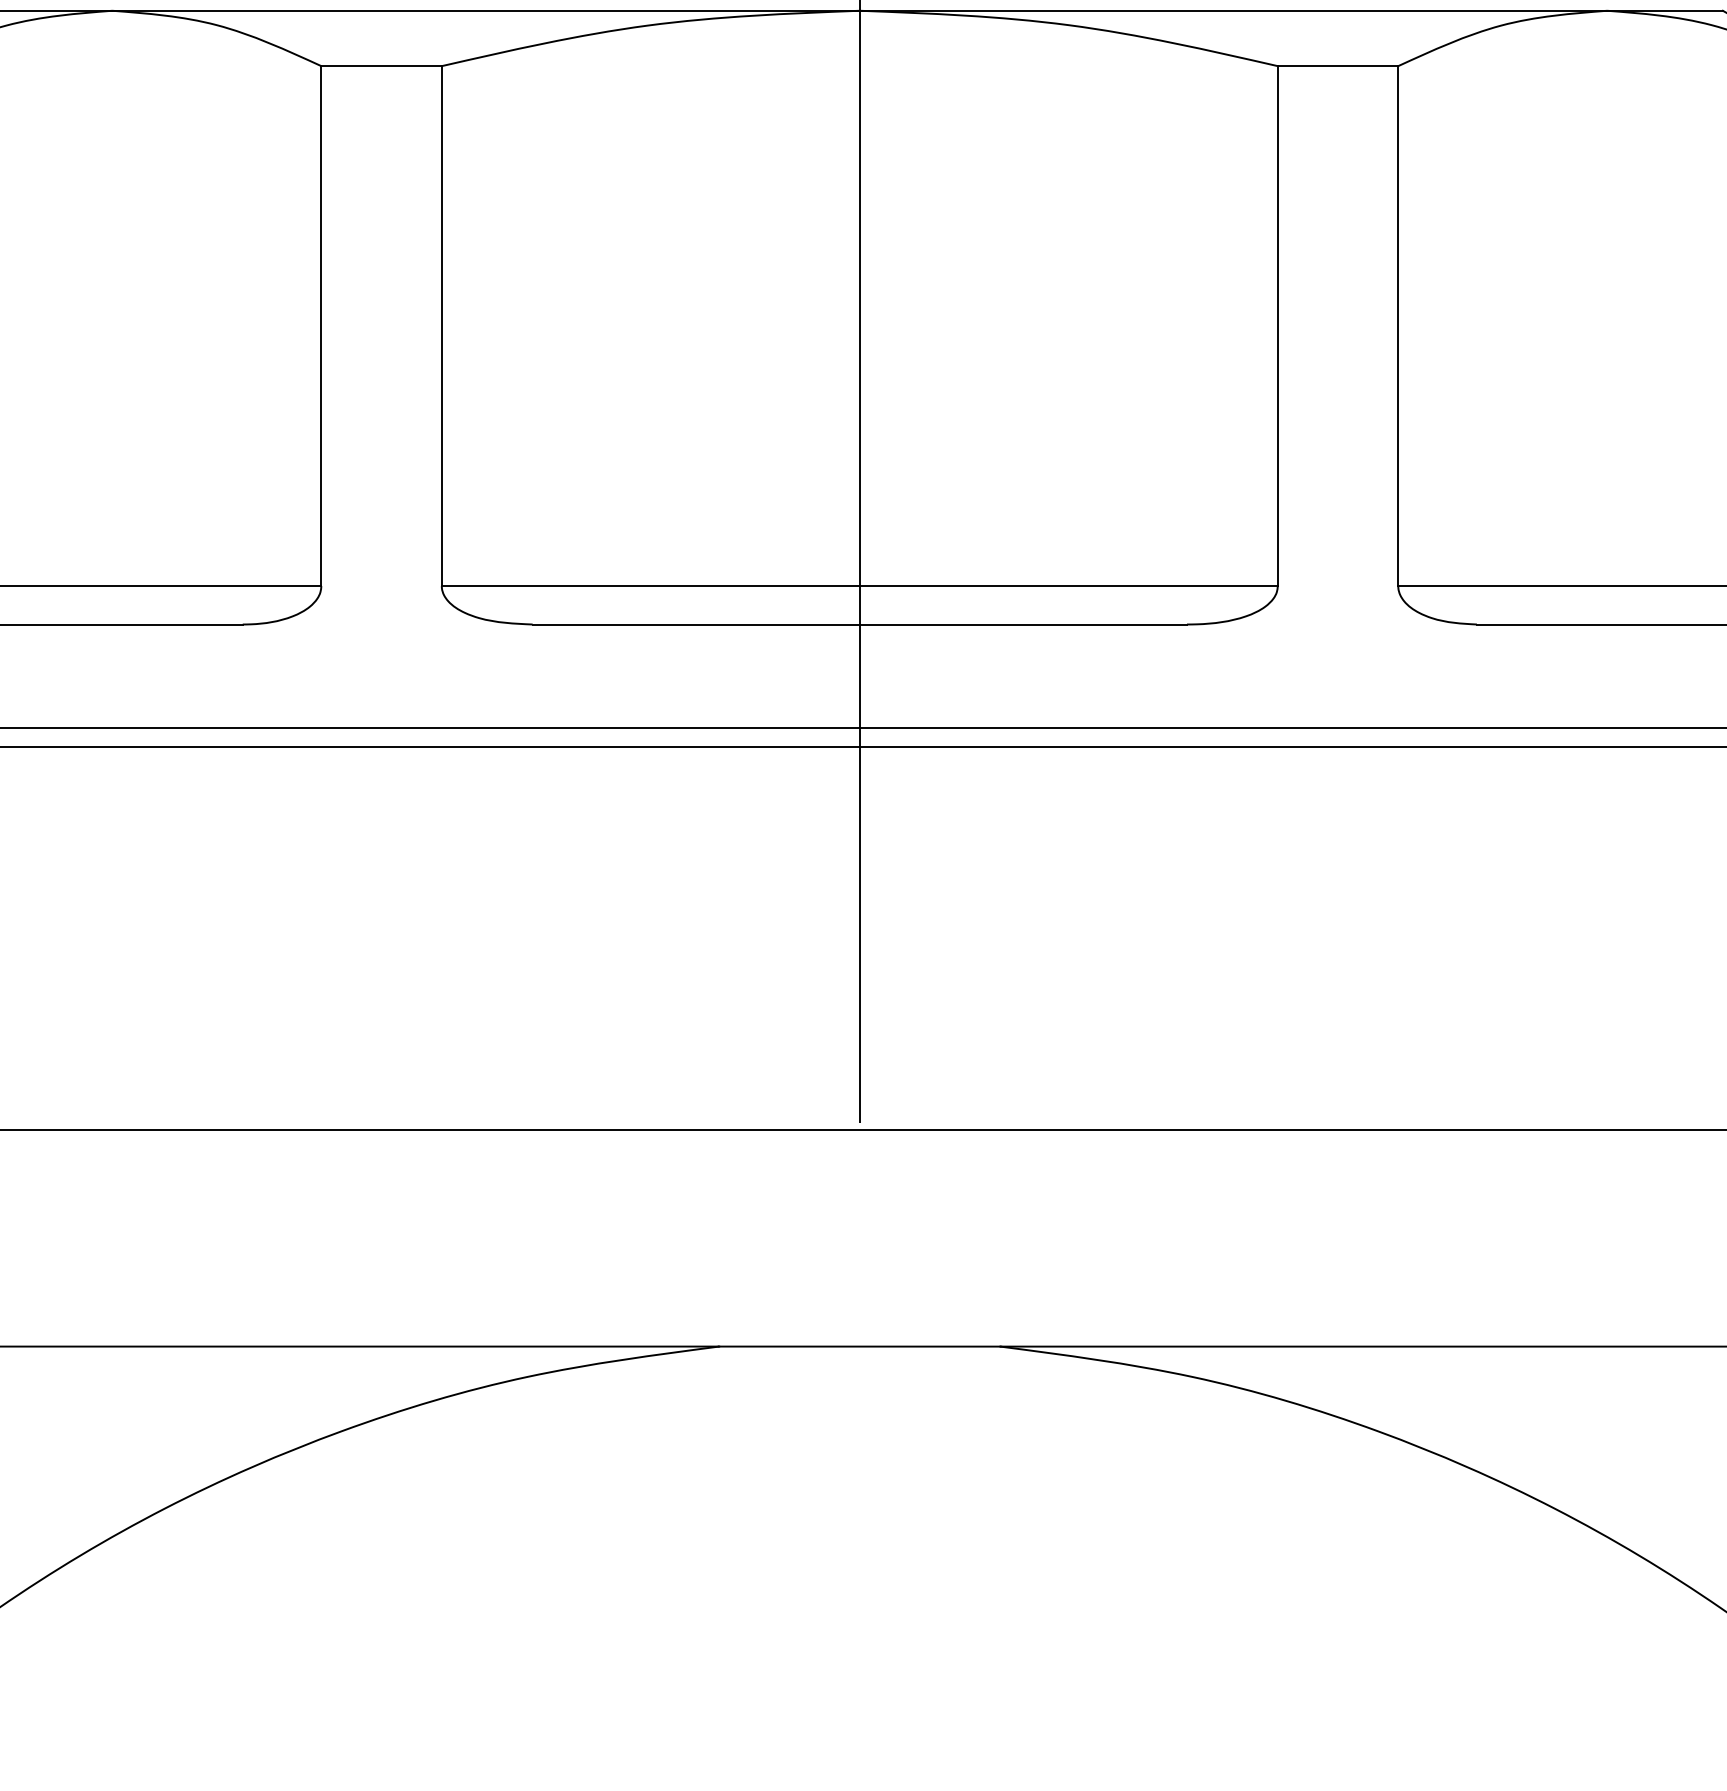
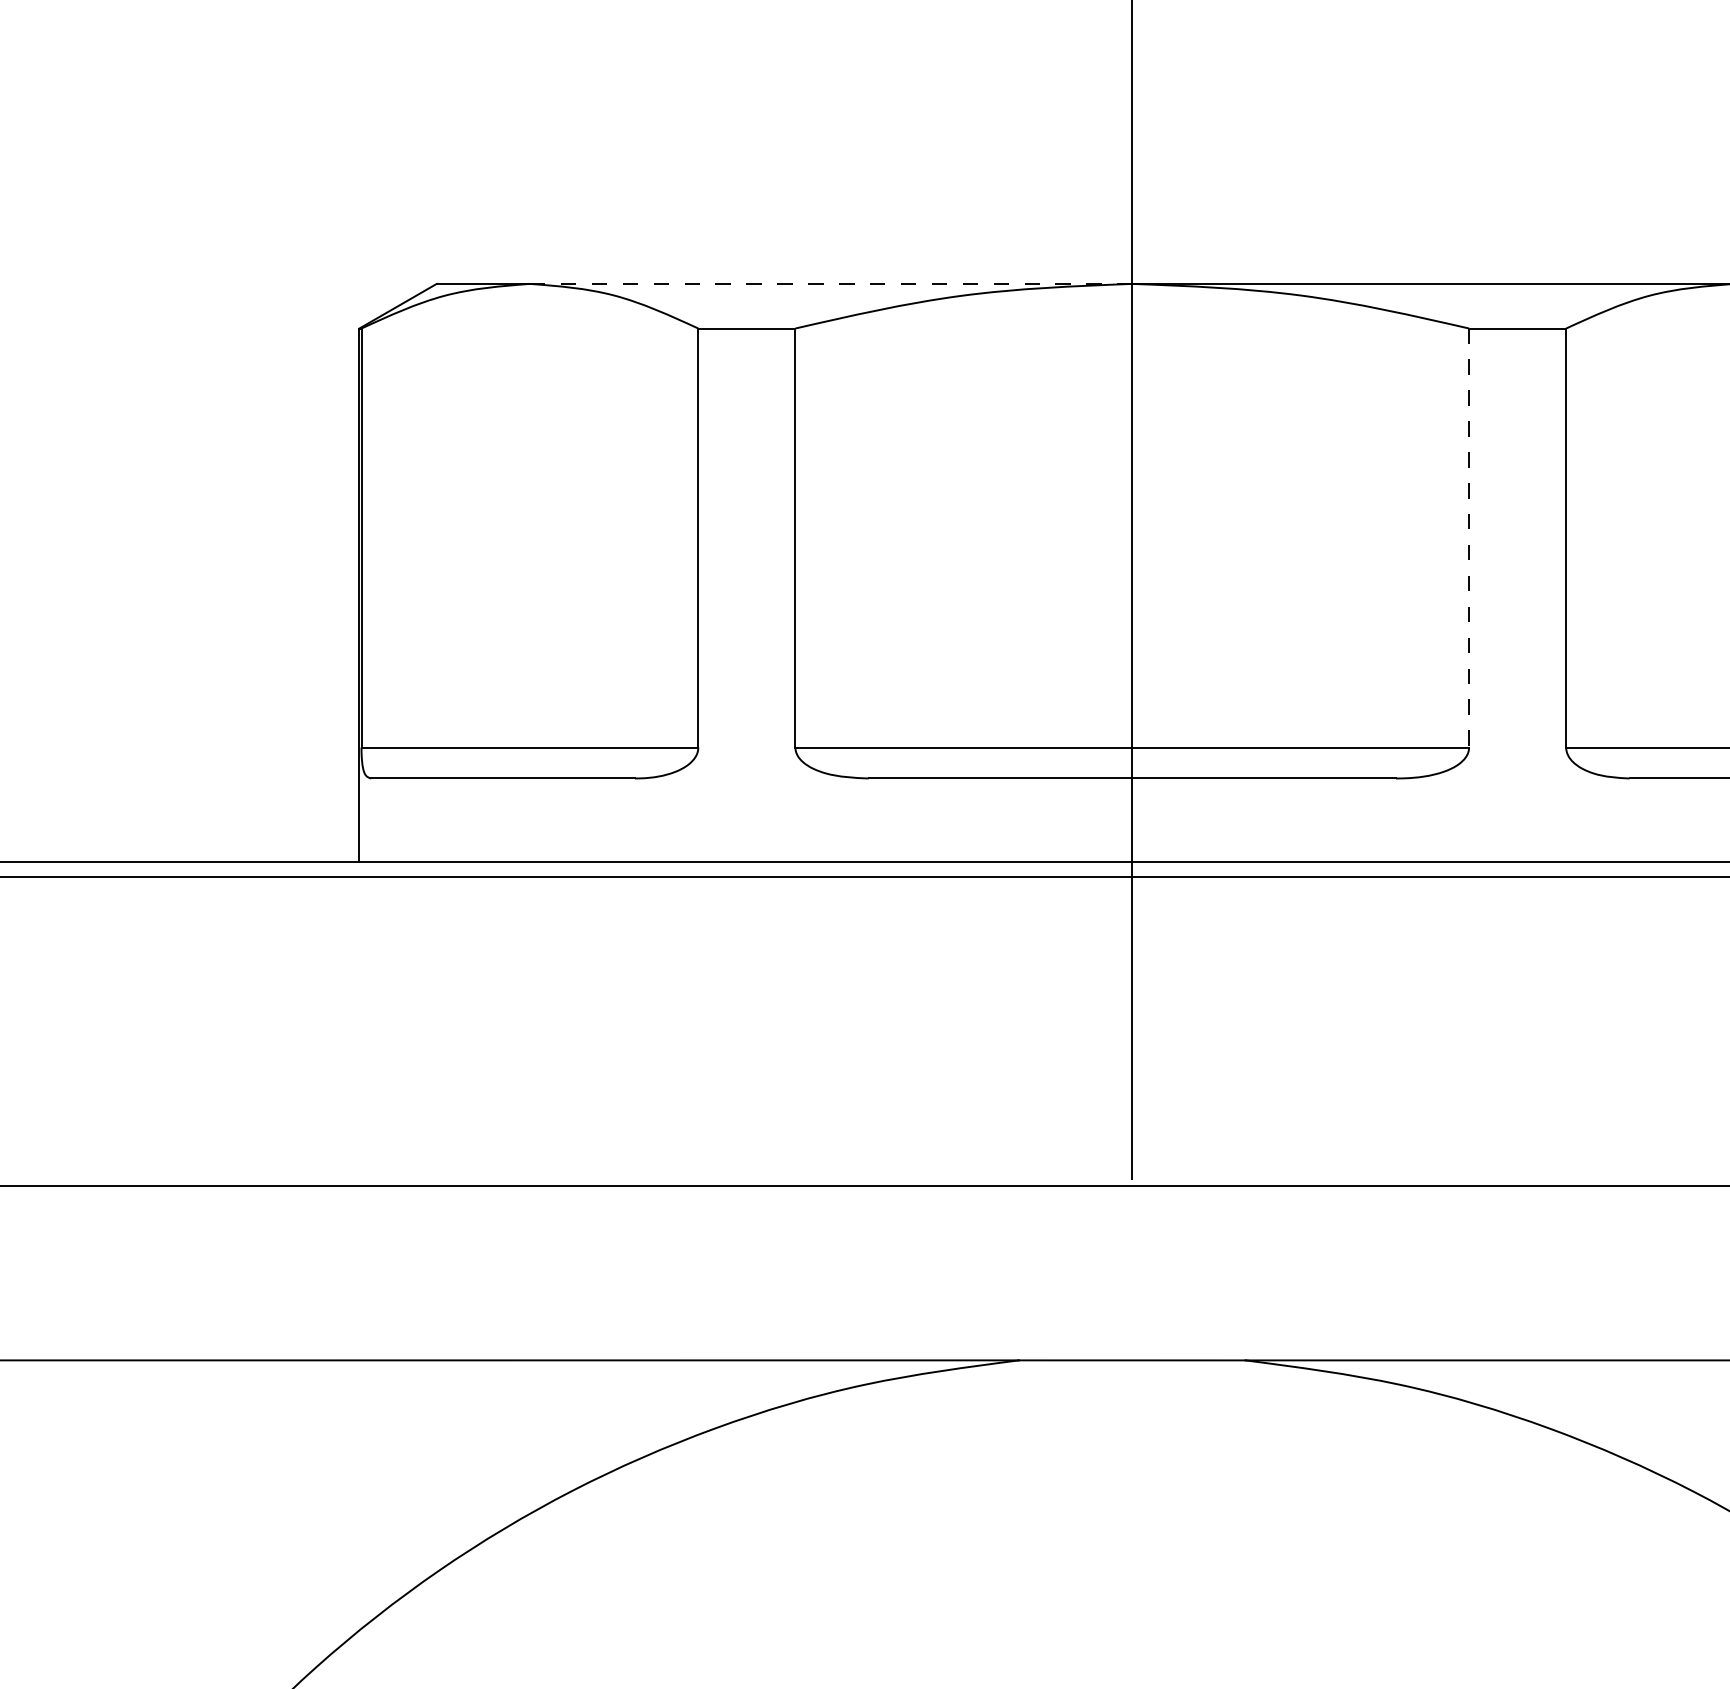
line: (486, 10) -> (831, 283), solid -> dashed
line: (1278, 326) -> (1469, 538), solid -> dashed

